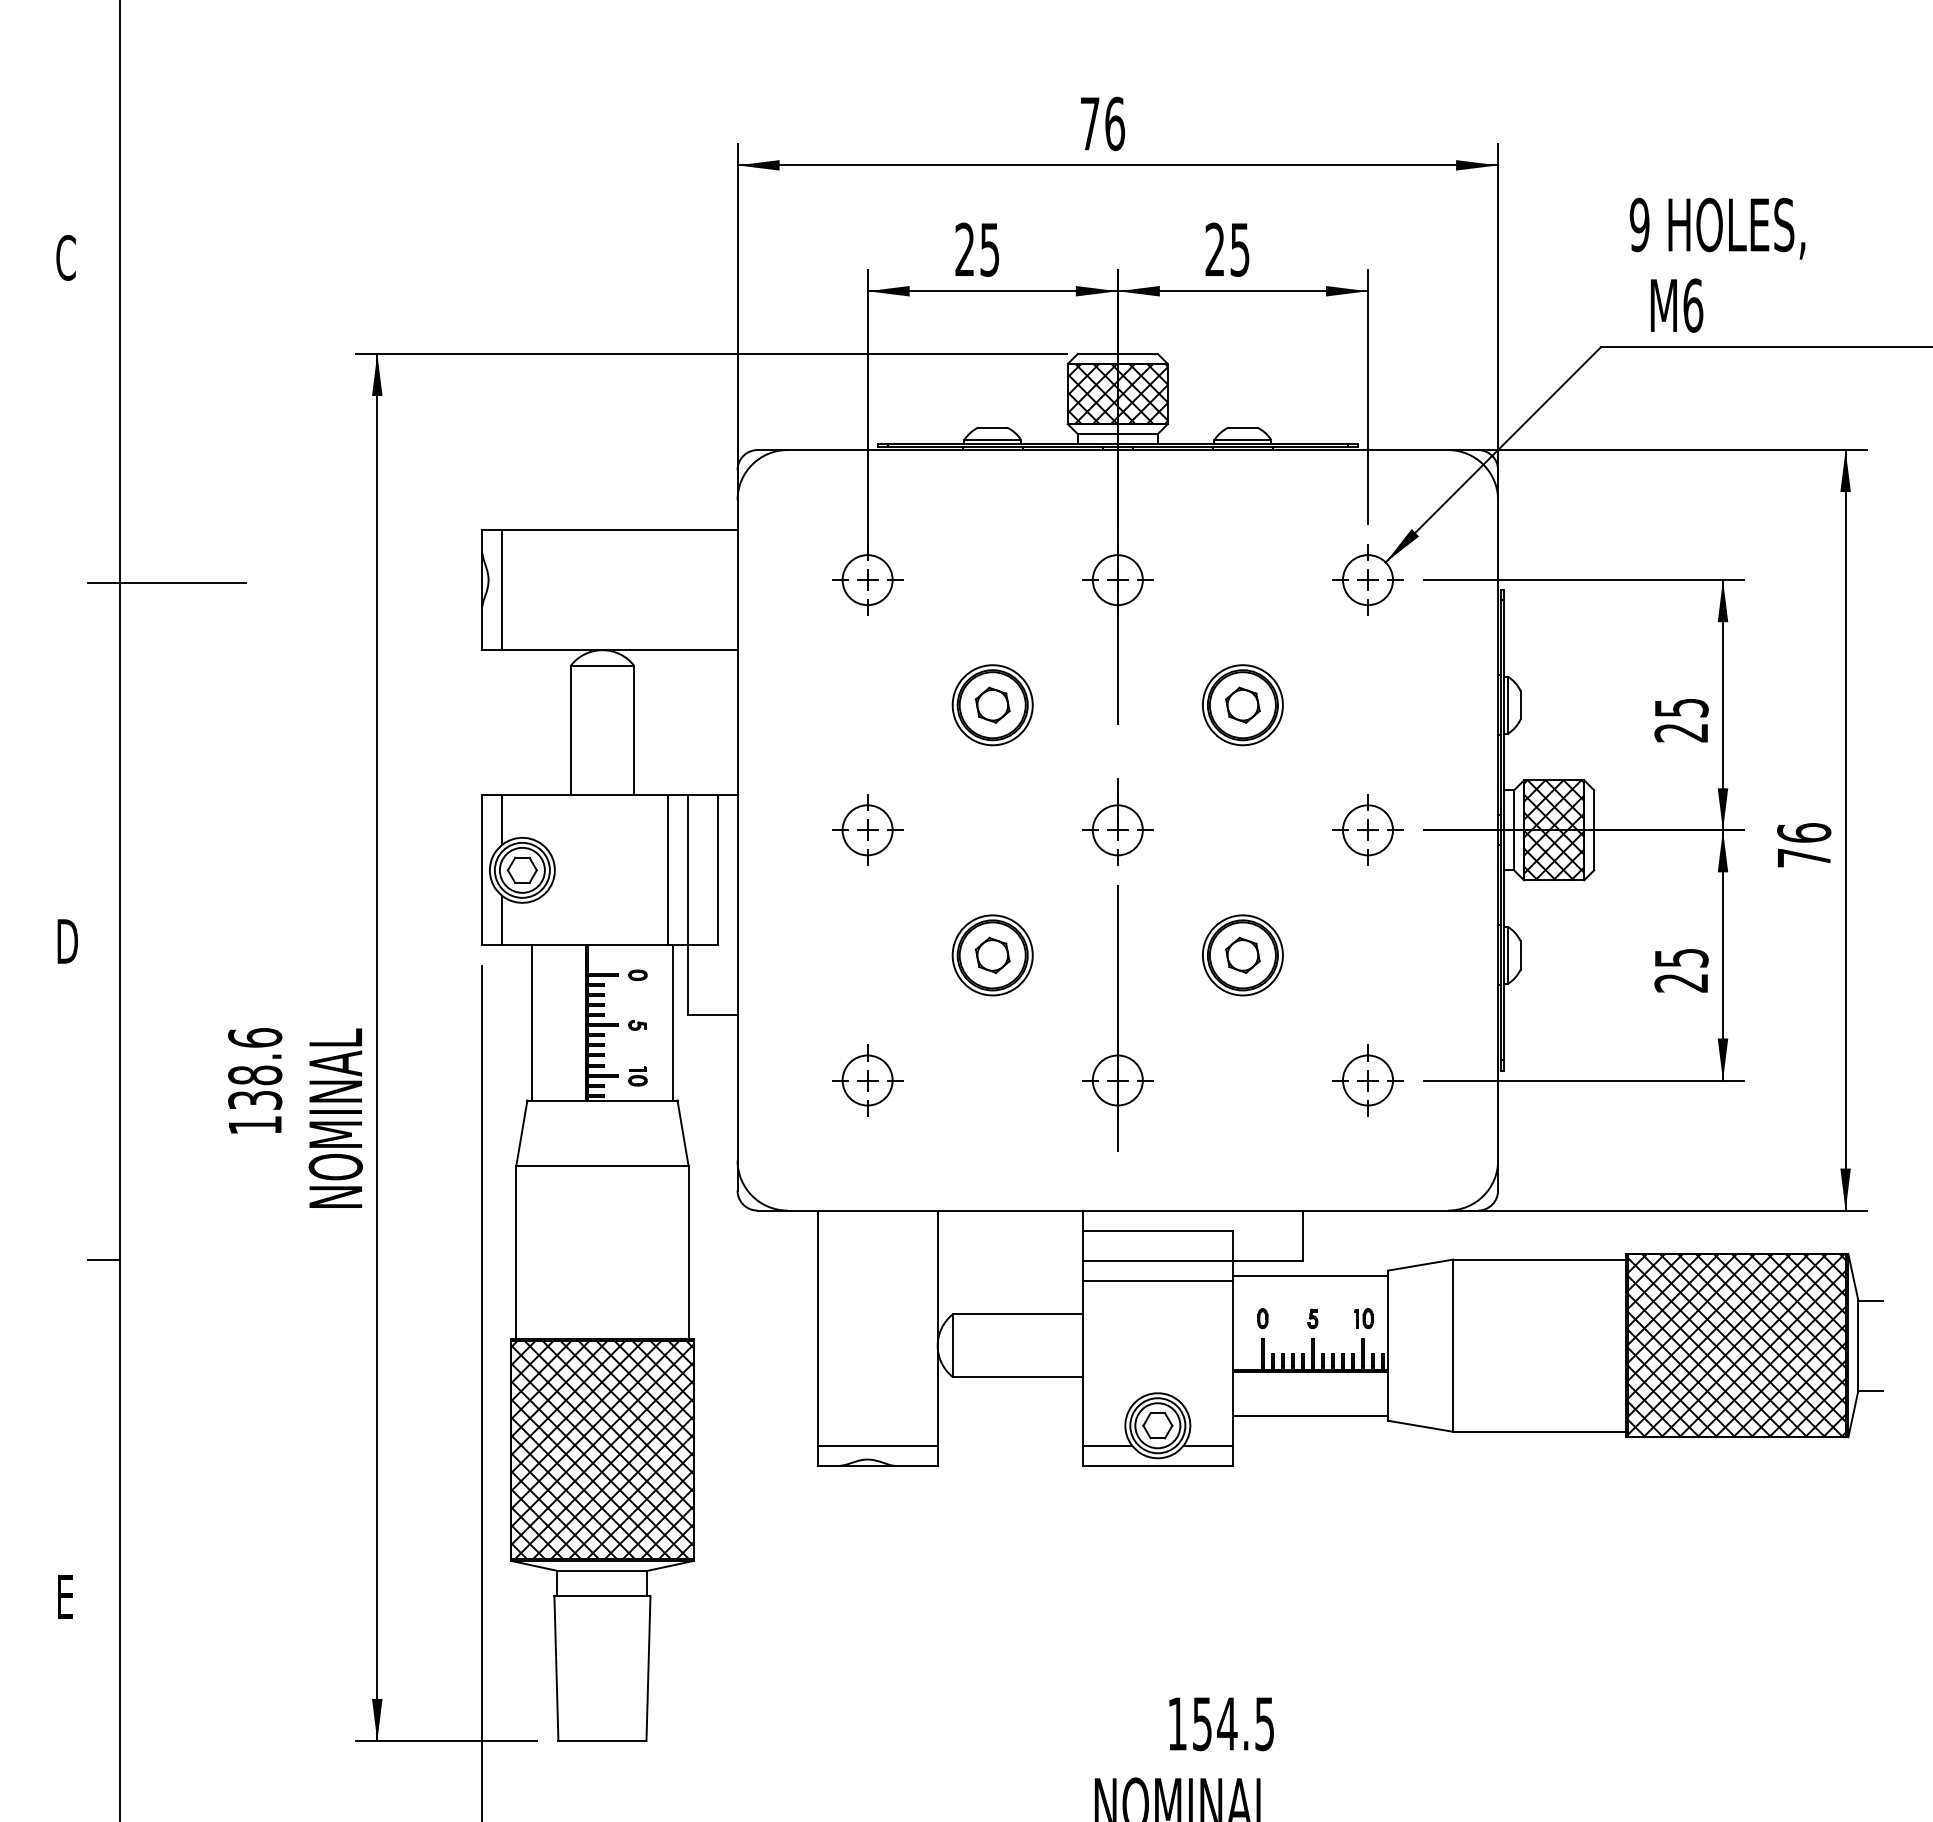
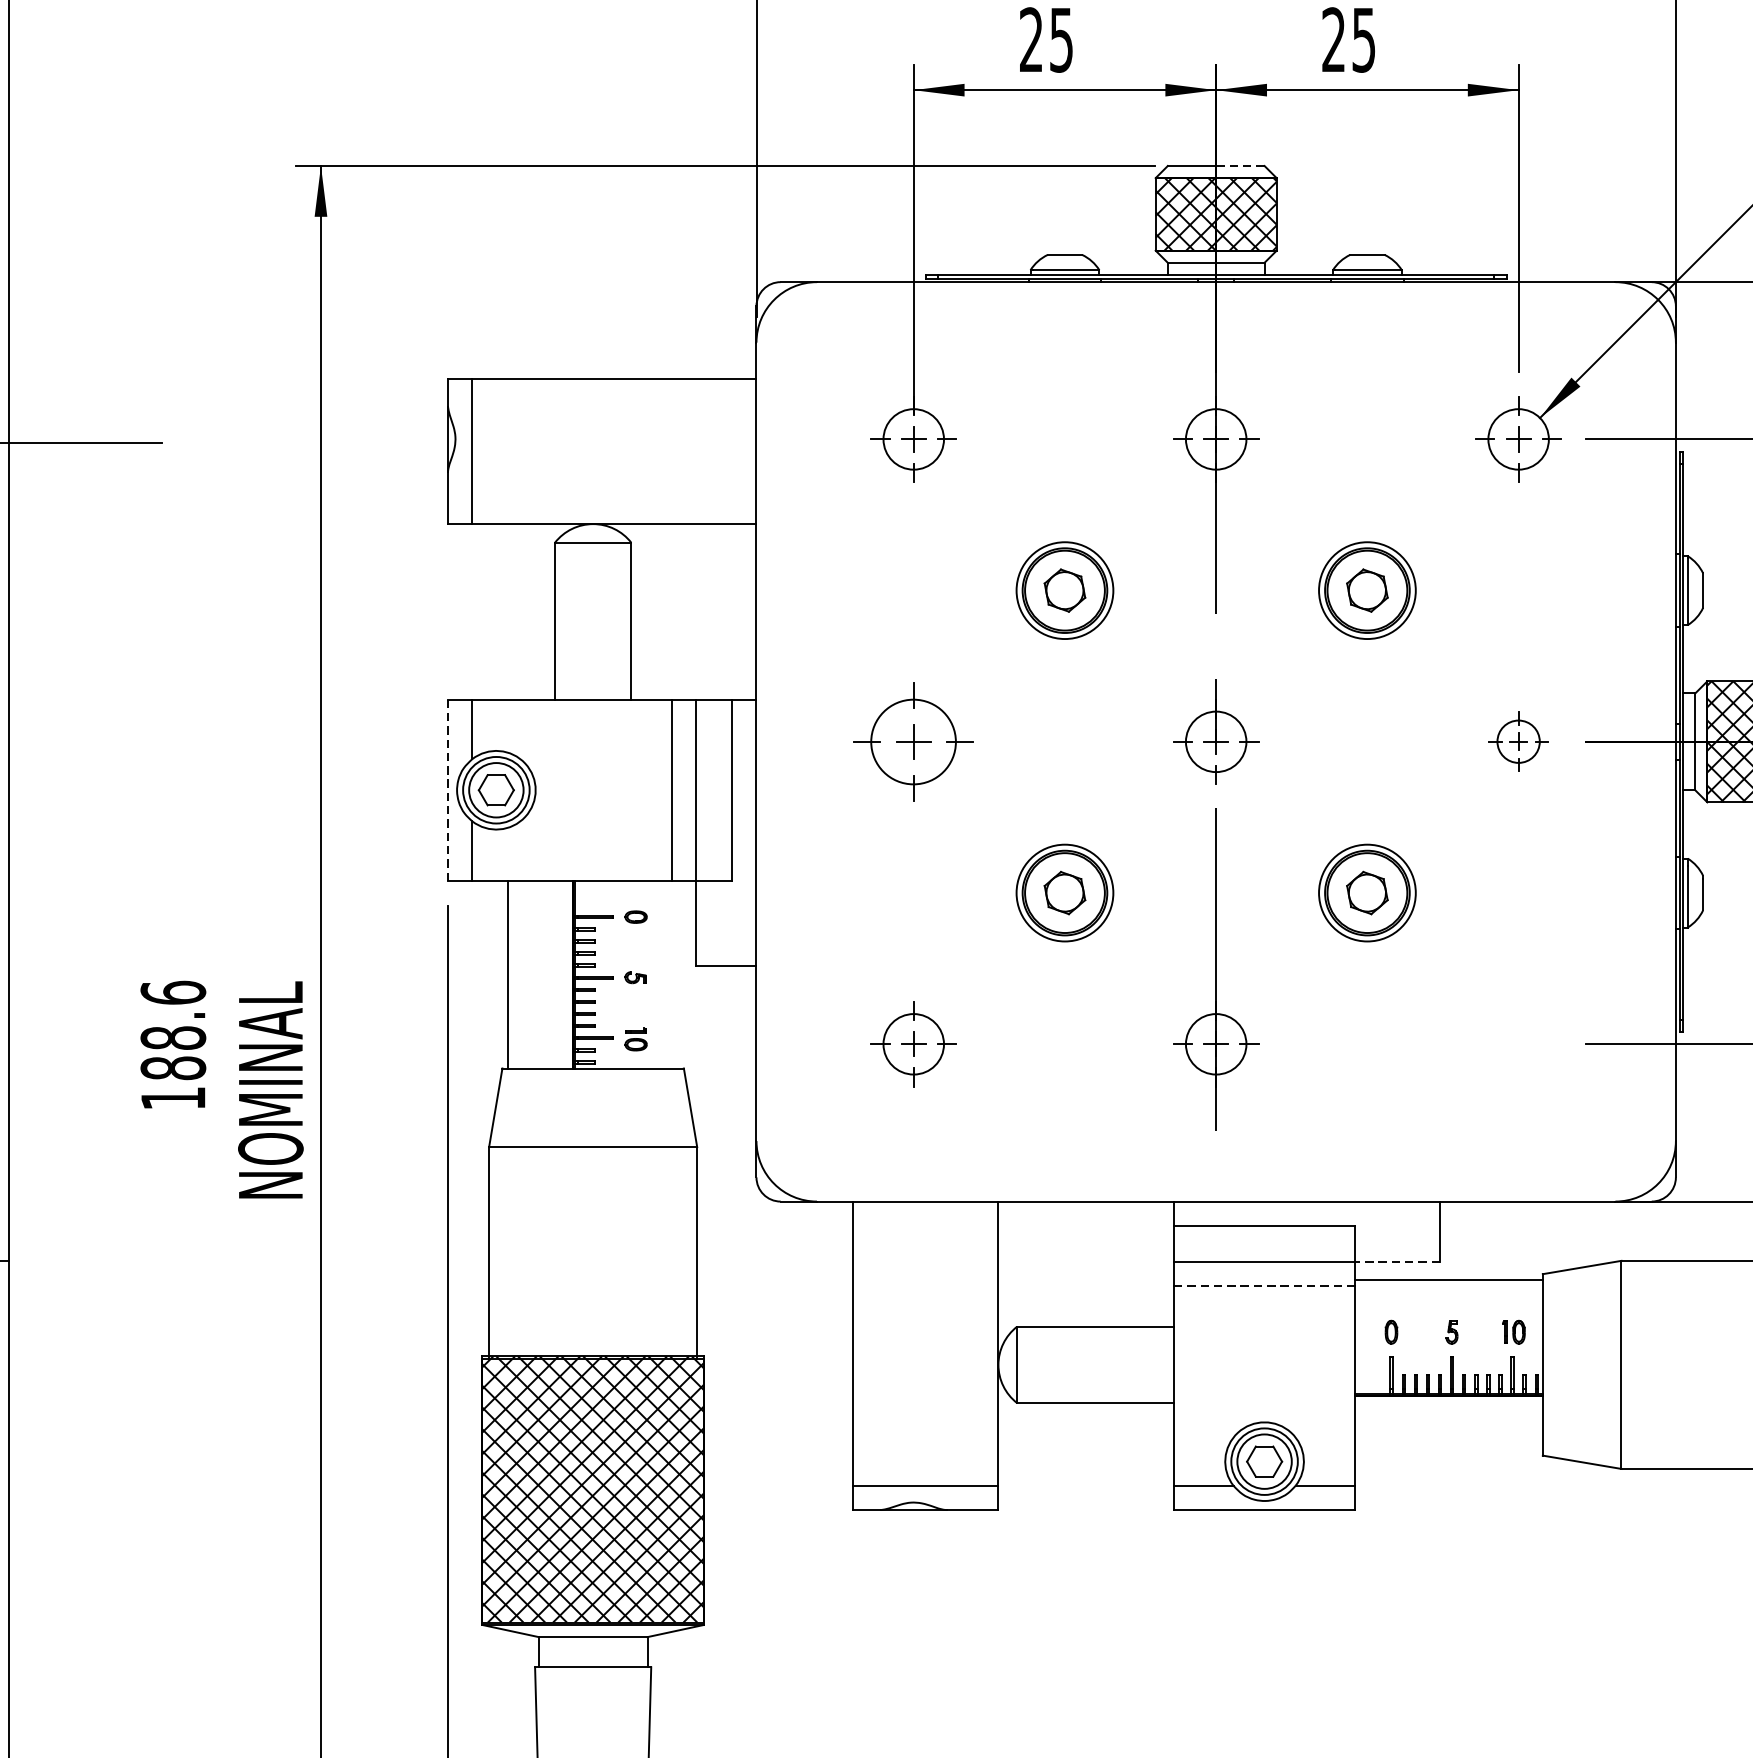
line: (1138, 353) -> (1241, 165), solid -> dashed
part: (867, 829) -> (913, 740), size x1.4
part: (1367, 829) -> (1518, 740), size x0.7
line: (482, 869) -> (448, 789), solid -> dashed
line: (672, 1022) -> (677, 974), removed
part: (1367, 1080) -> (1518, 1044), removed
text: (255, 1100) -> (173, 1068), 138.6 -> 188.6
line: (1267, 1260) -> (1397, 1261), solid -> dashed
line: (1157, 1280) -> (1264, 1286), solid -> dashed
line: (1310, 1415) -> (1449, 1449), removed

